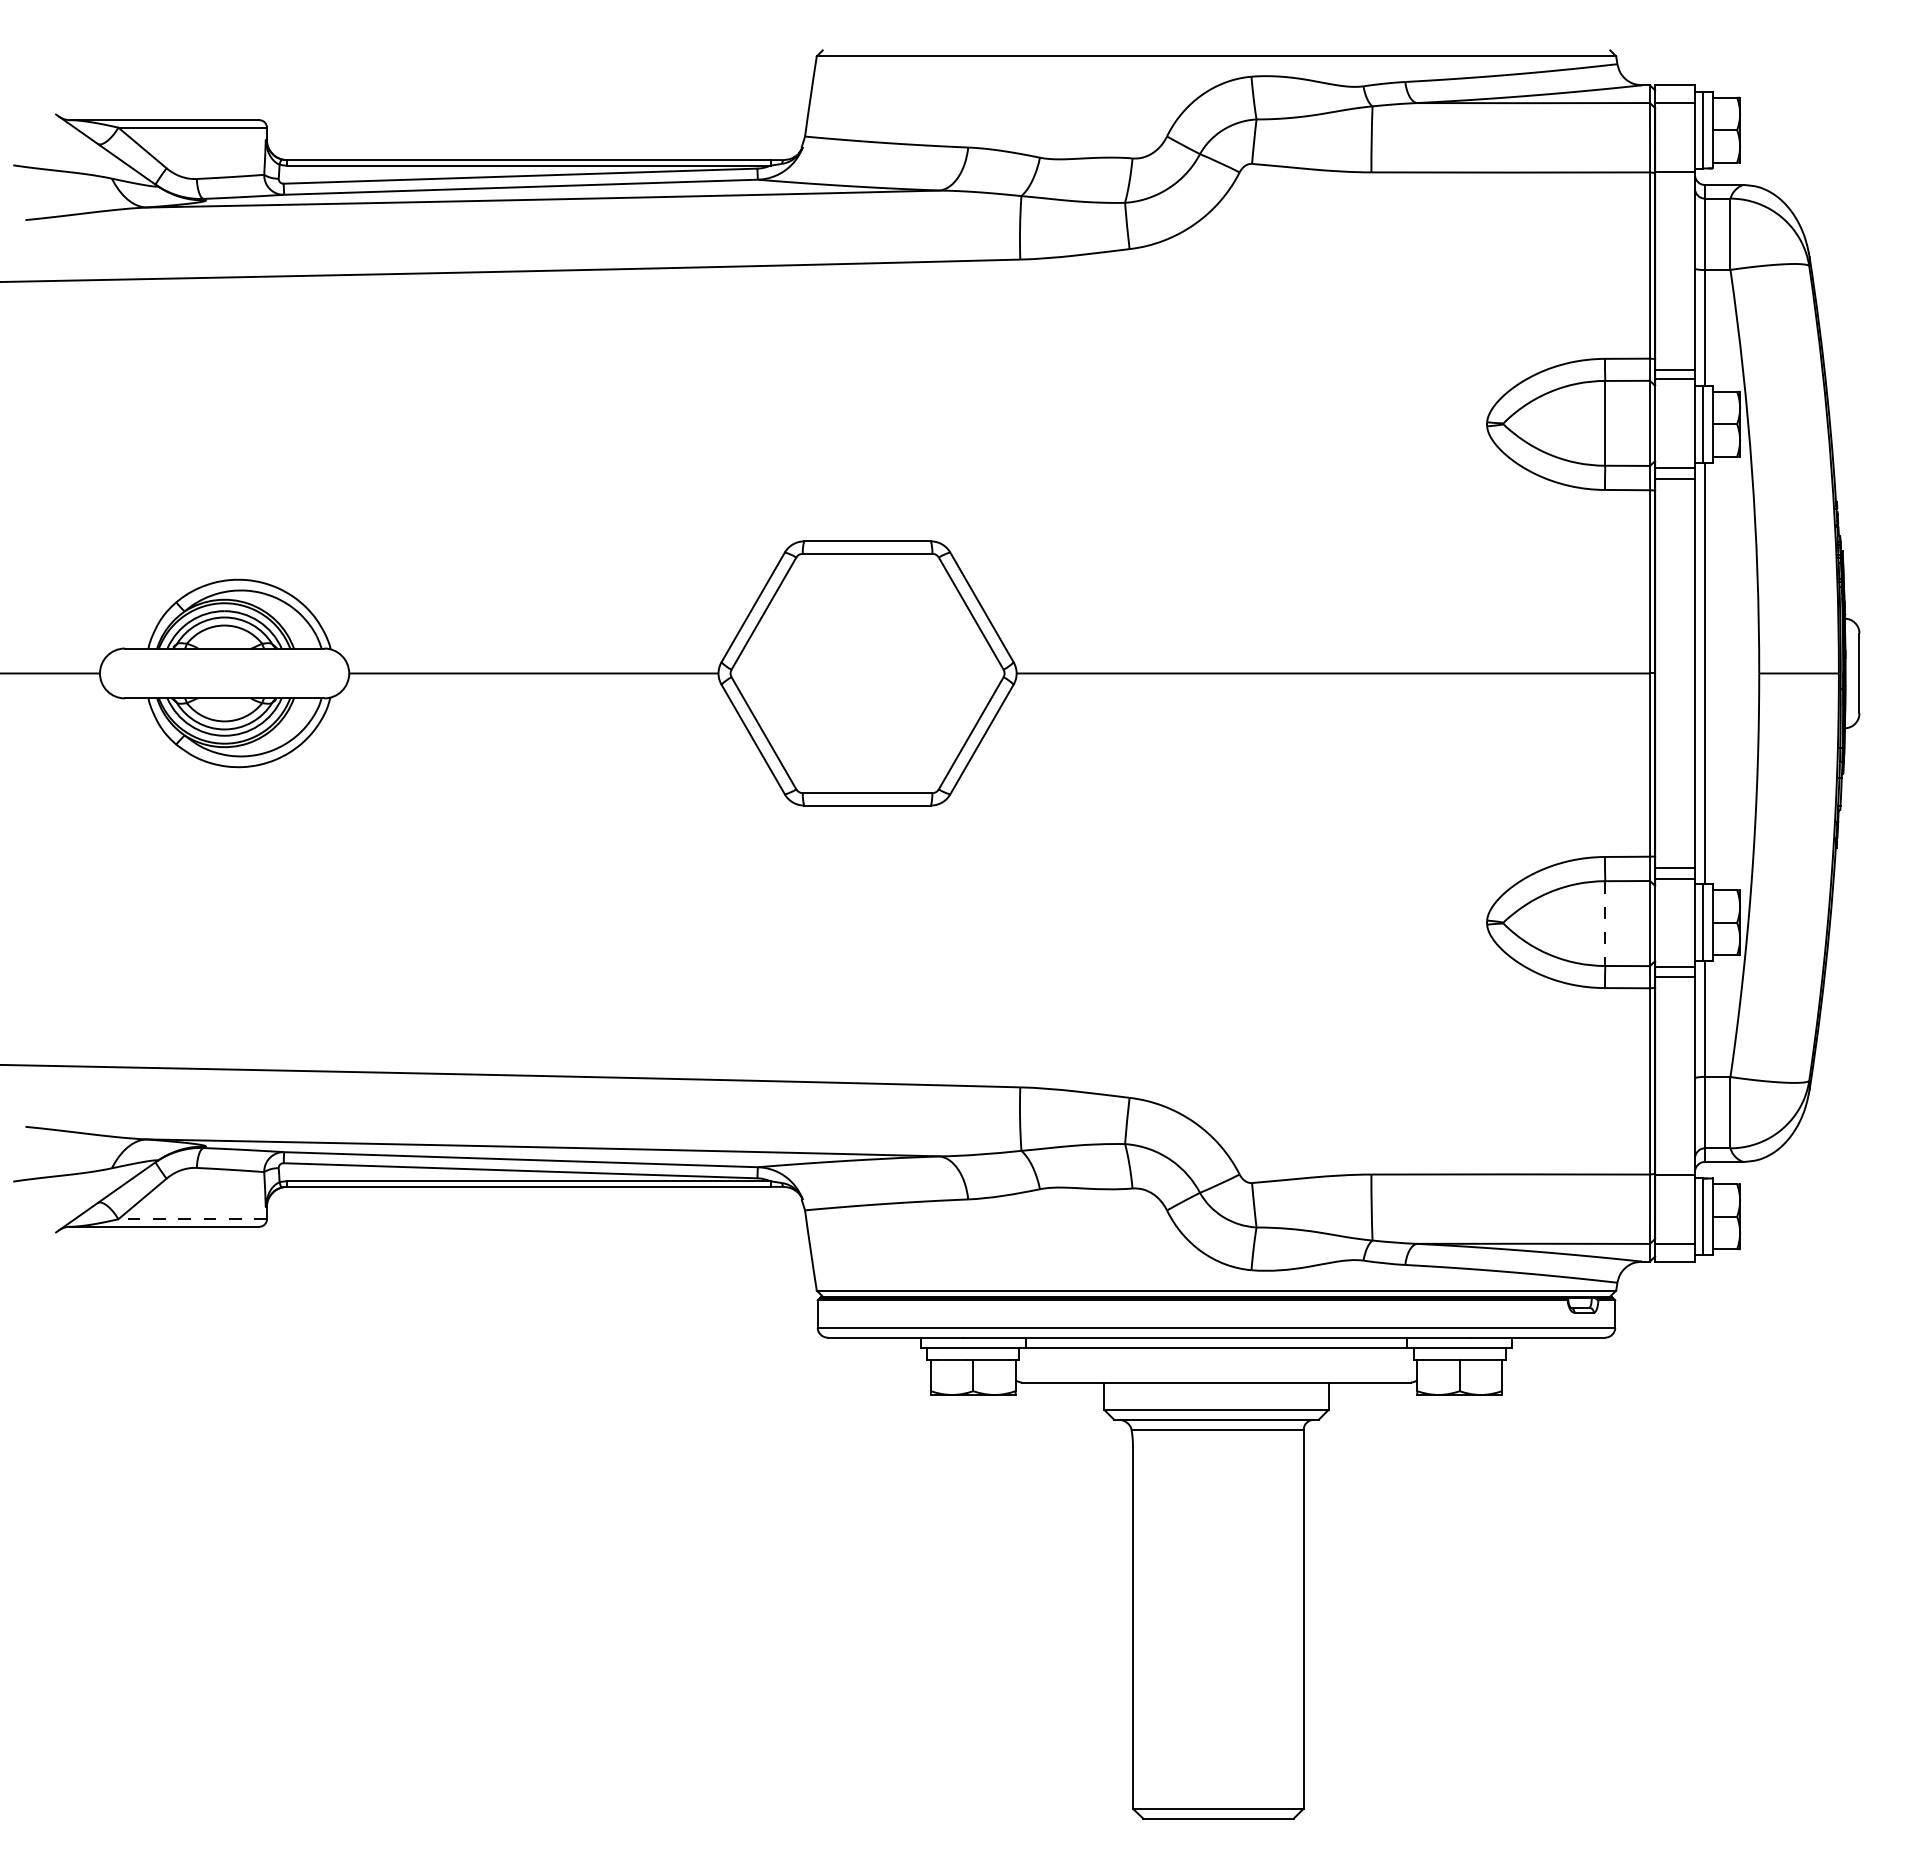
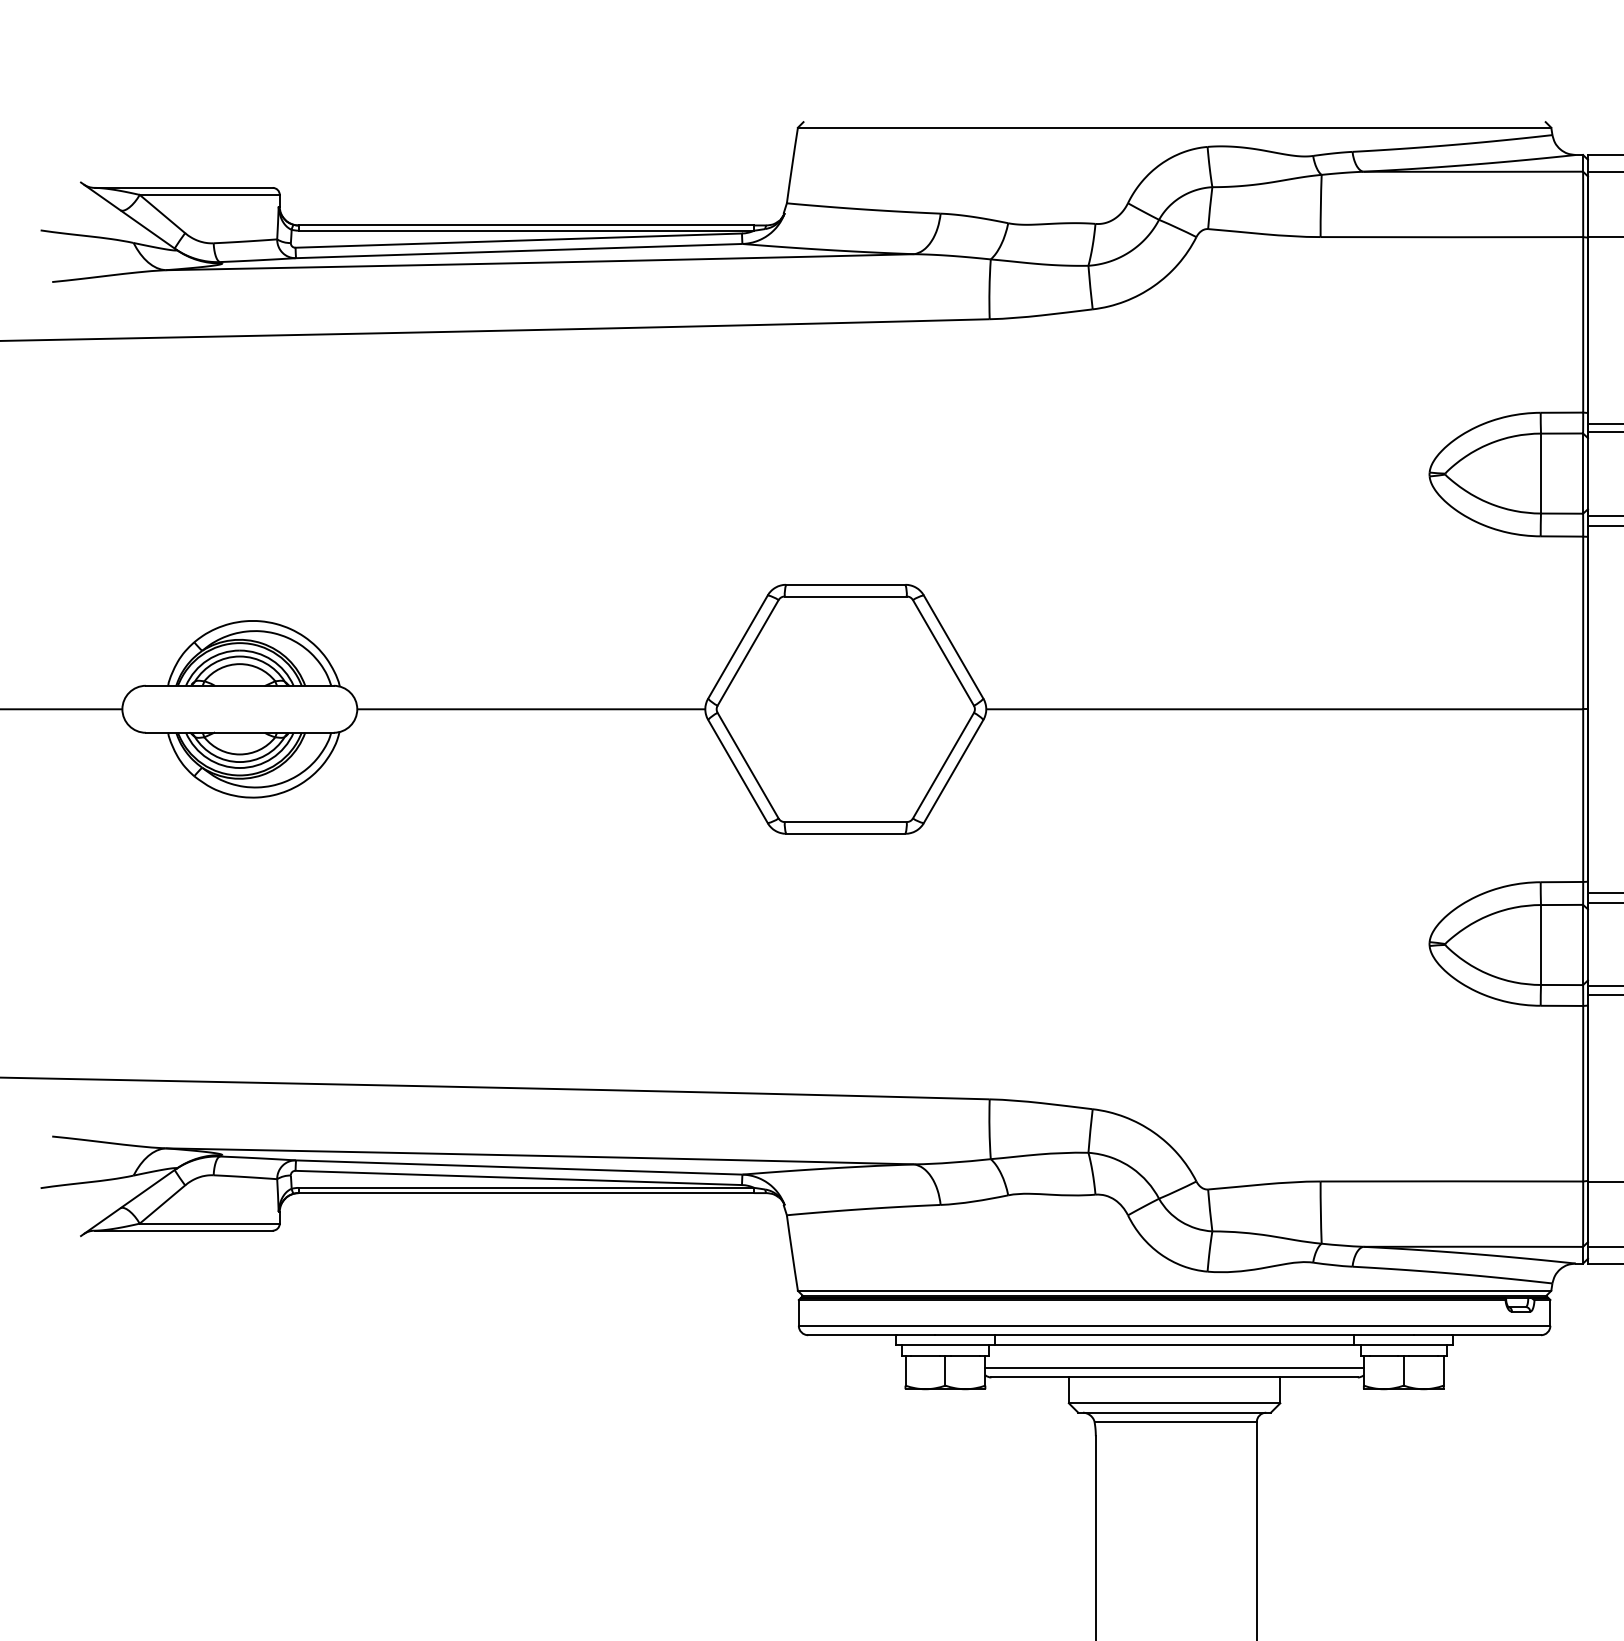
line: (1605, 924) -> (1541, 945), dashed -> solid
line: (192, 1219) -> (209, 1223), dashed -> solid
line: (1216, 1372) -> (1174, 1368), added

